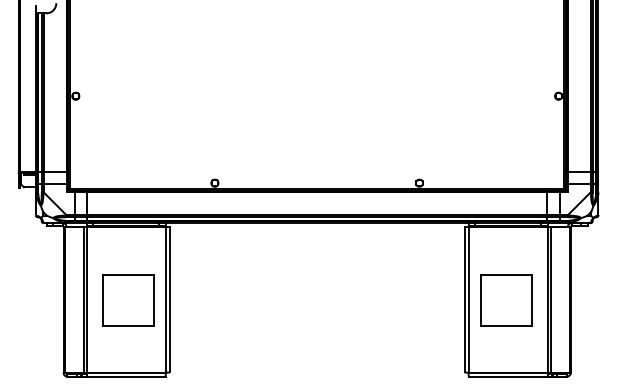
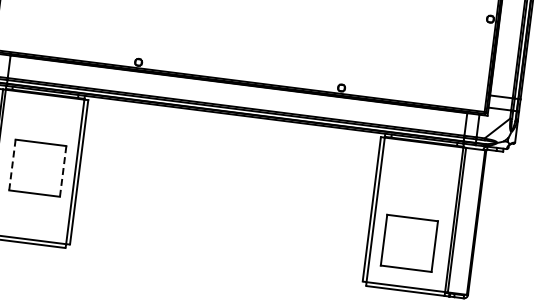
line: (102, 300) -> (12, 164), solid -> dashed
line: (153, 300) -> (63, 171), solid -> dashed
part: (506, 300) -> (409, 243), moved

